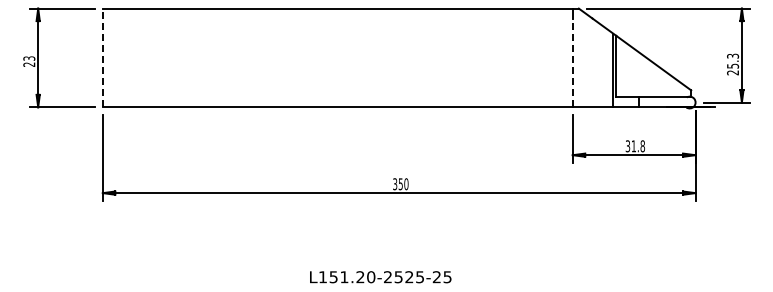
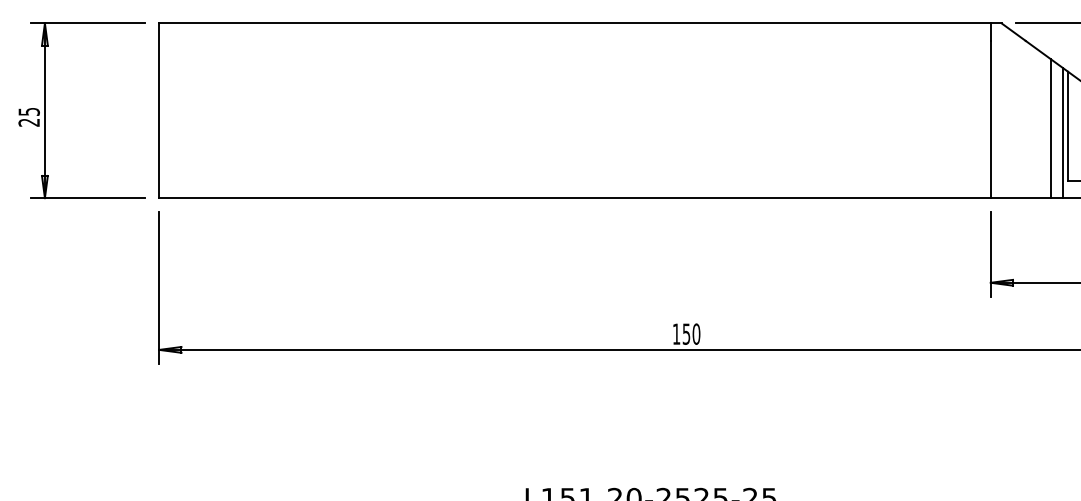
line: (102, 57) -> (158, 109), dashed -> solid
text: (28, 58) -> (27, 111), 23 -> 25
line: (572, 62) -> (990, 118), dashed -> solid
line: (606, 67) -> (1050, 127), added
text: (395, 184) -> (677, 334), 350 -> 150

